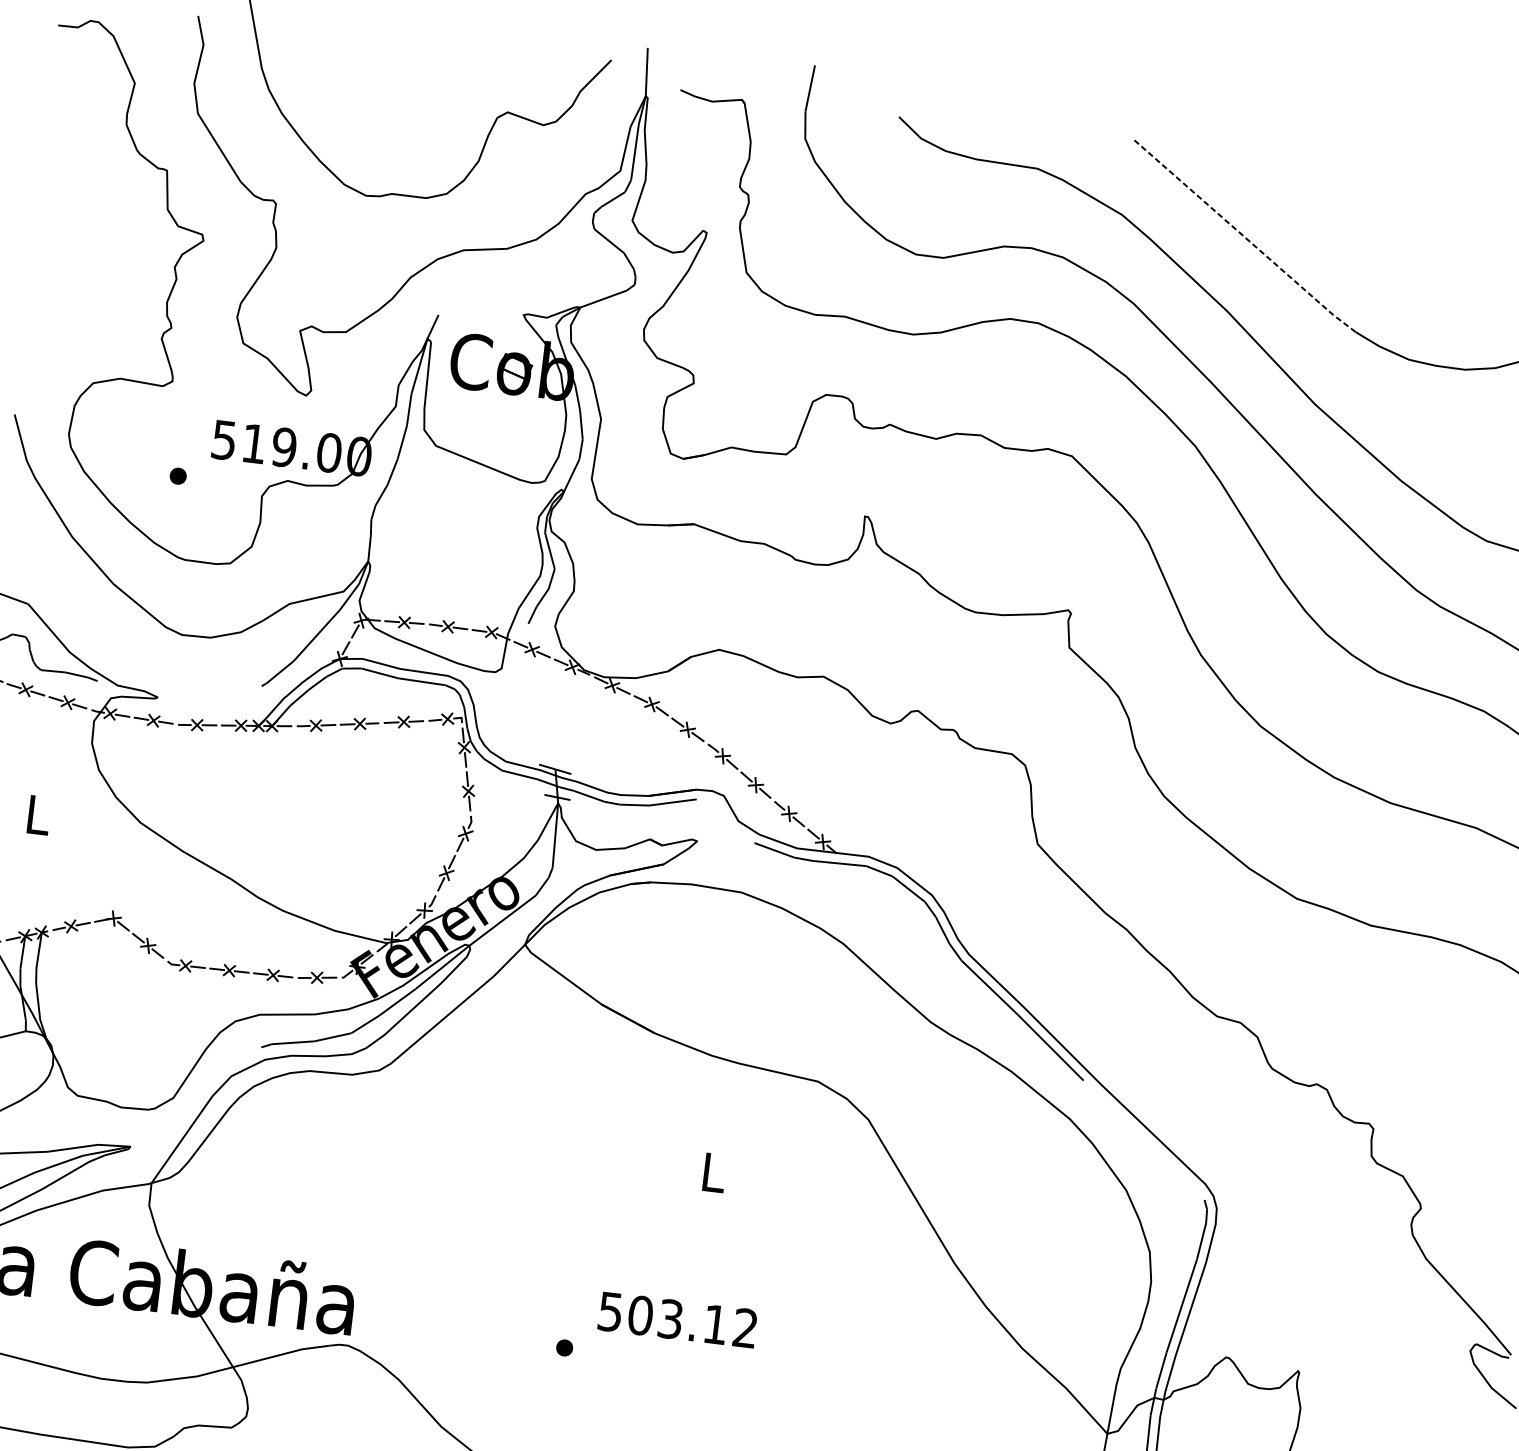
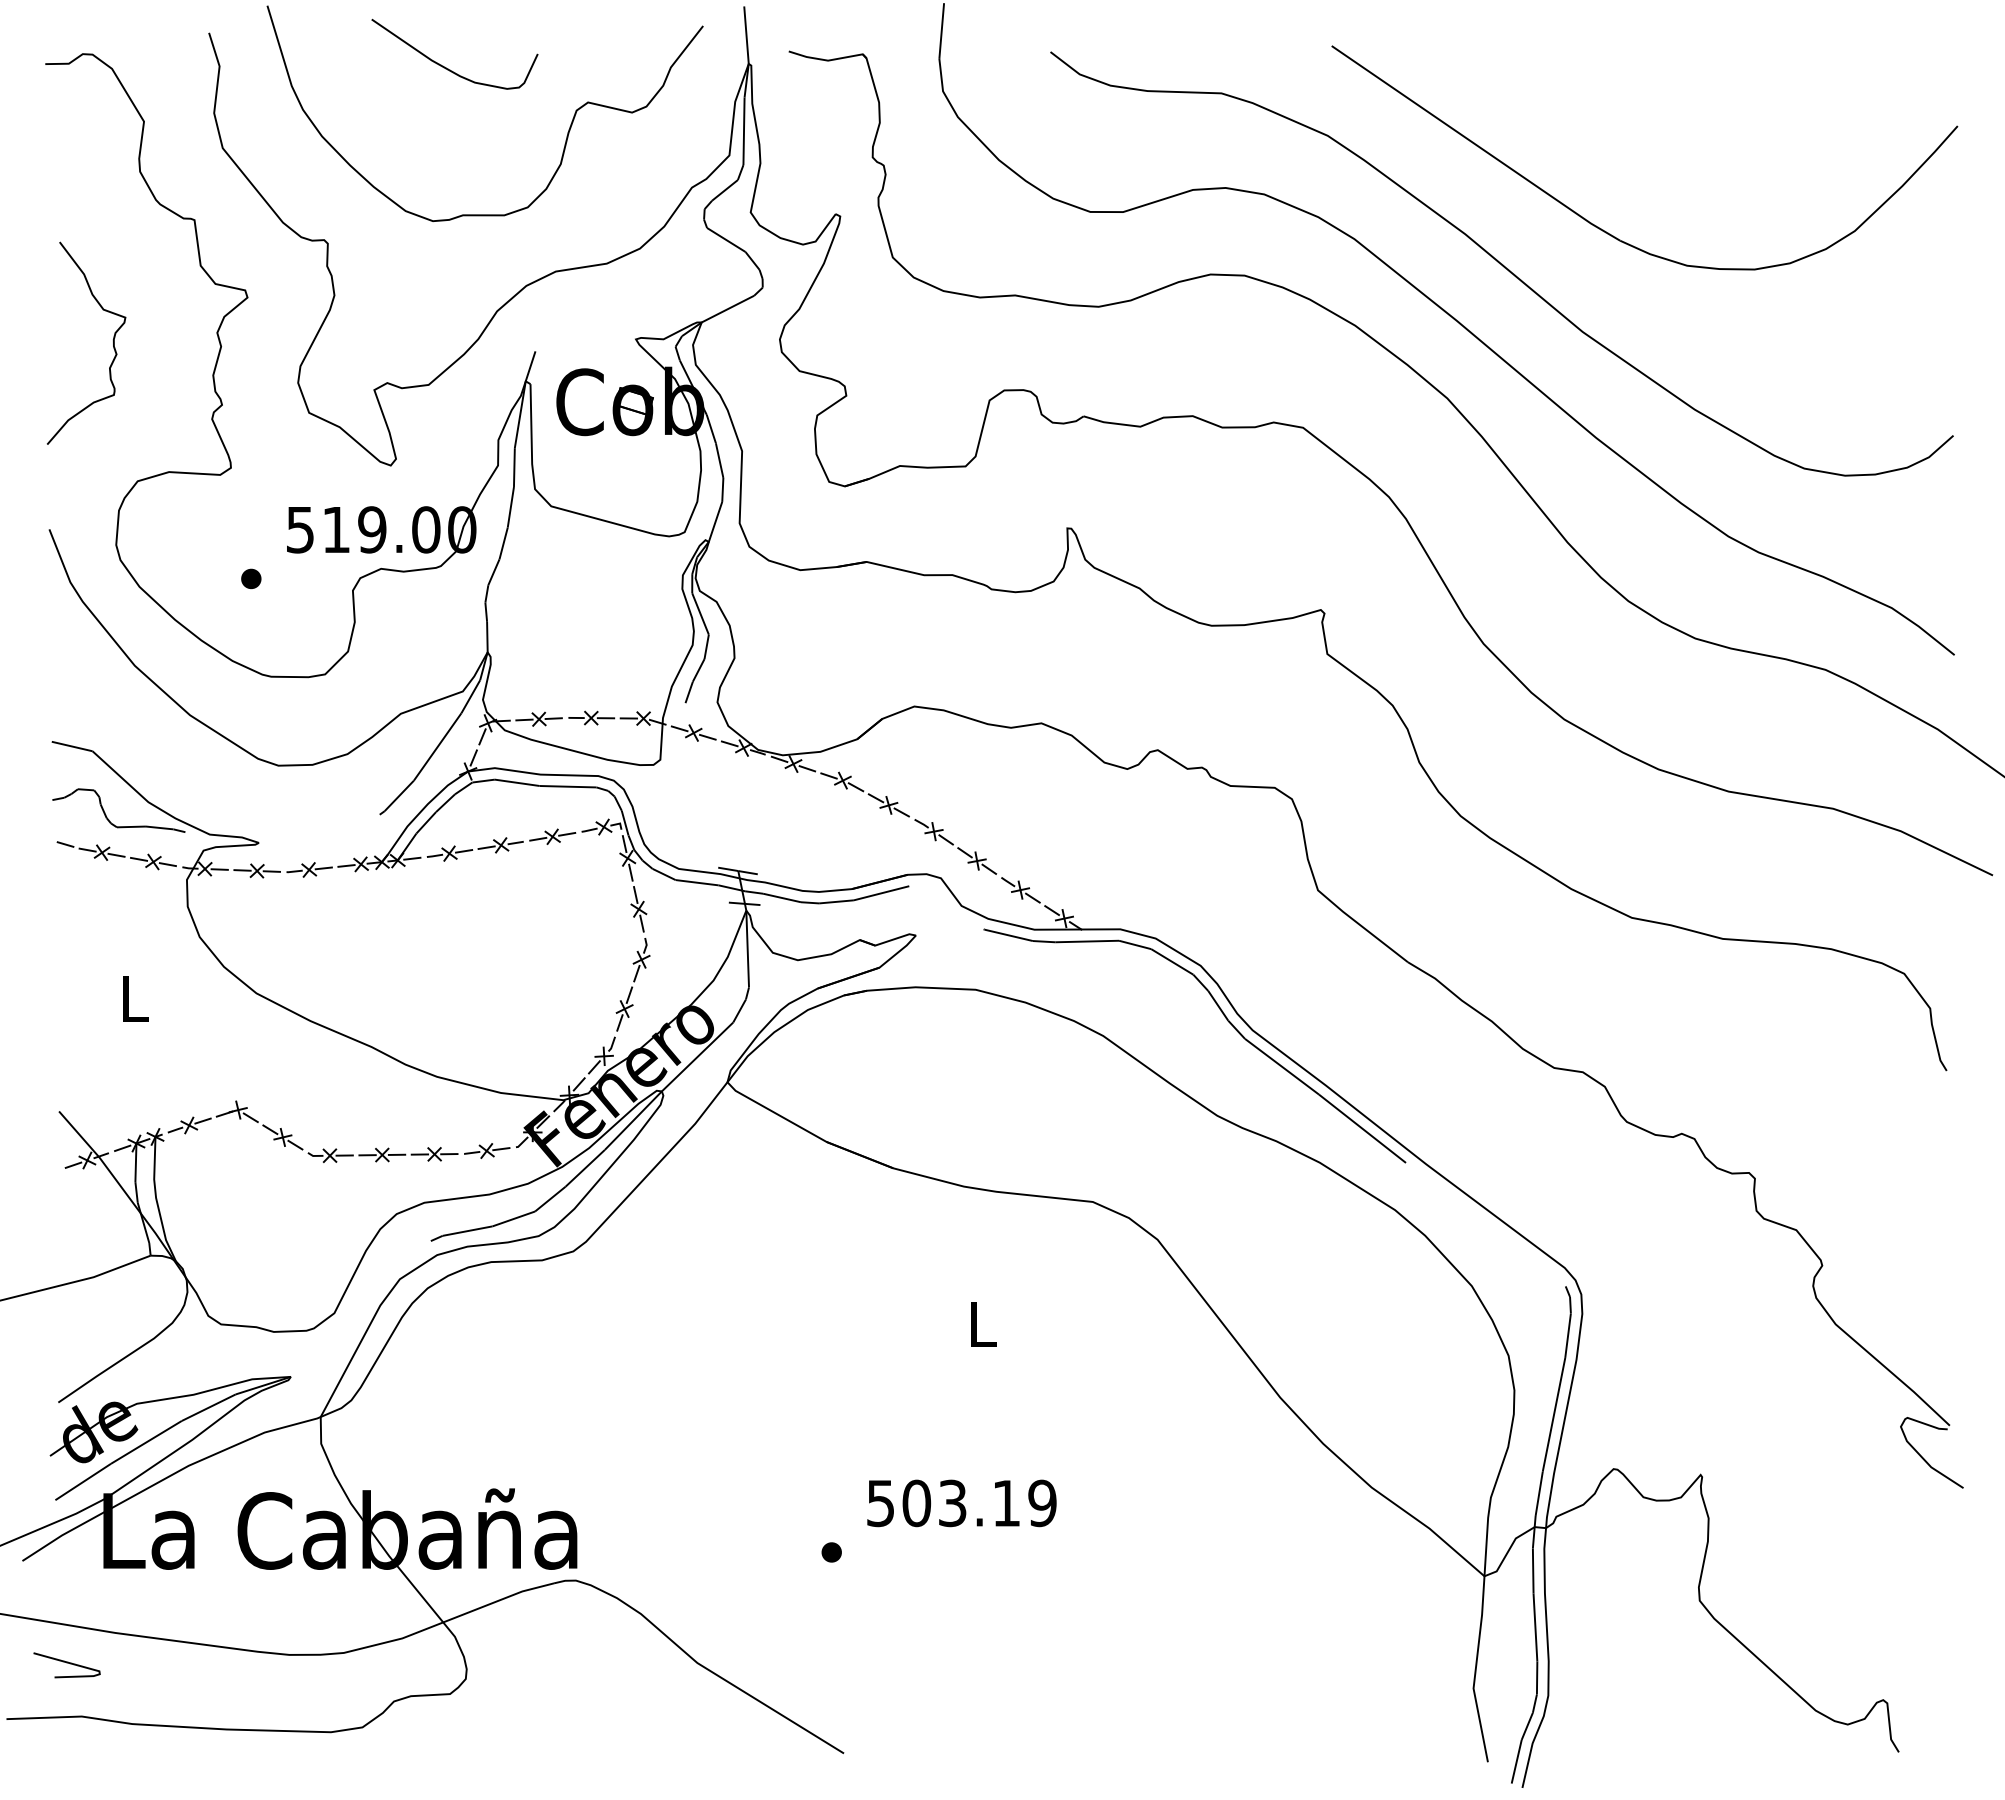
curve: (392, 68) -> (446, 67), added
line: (1244, 237) -> (1475, 144), dashed -> solid
curve: (87, 264) -> (113, 342), added
text: (745, 1328) -> (1042, 1503), 503.12 -> 503.19

